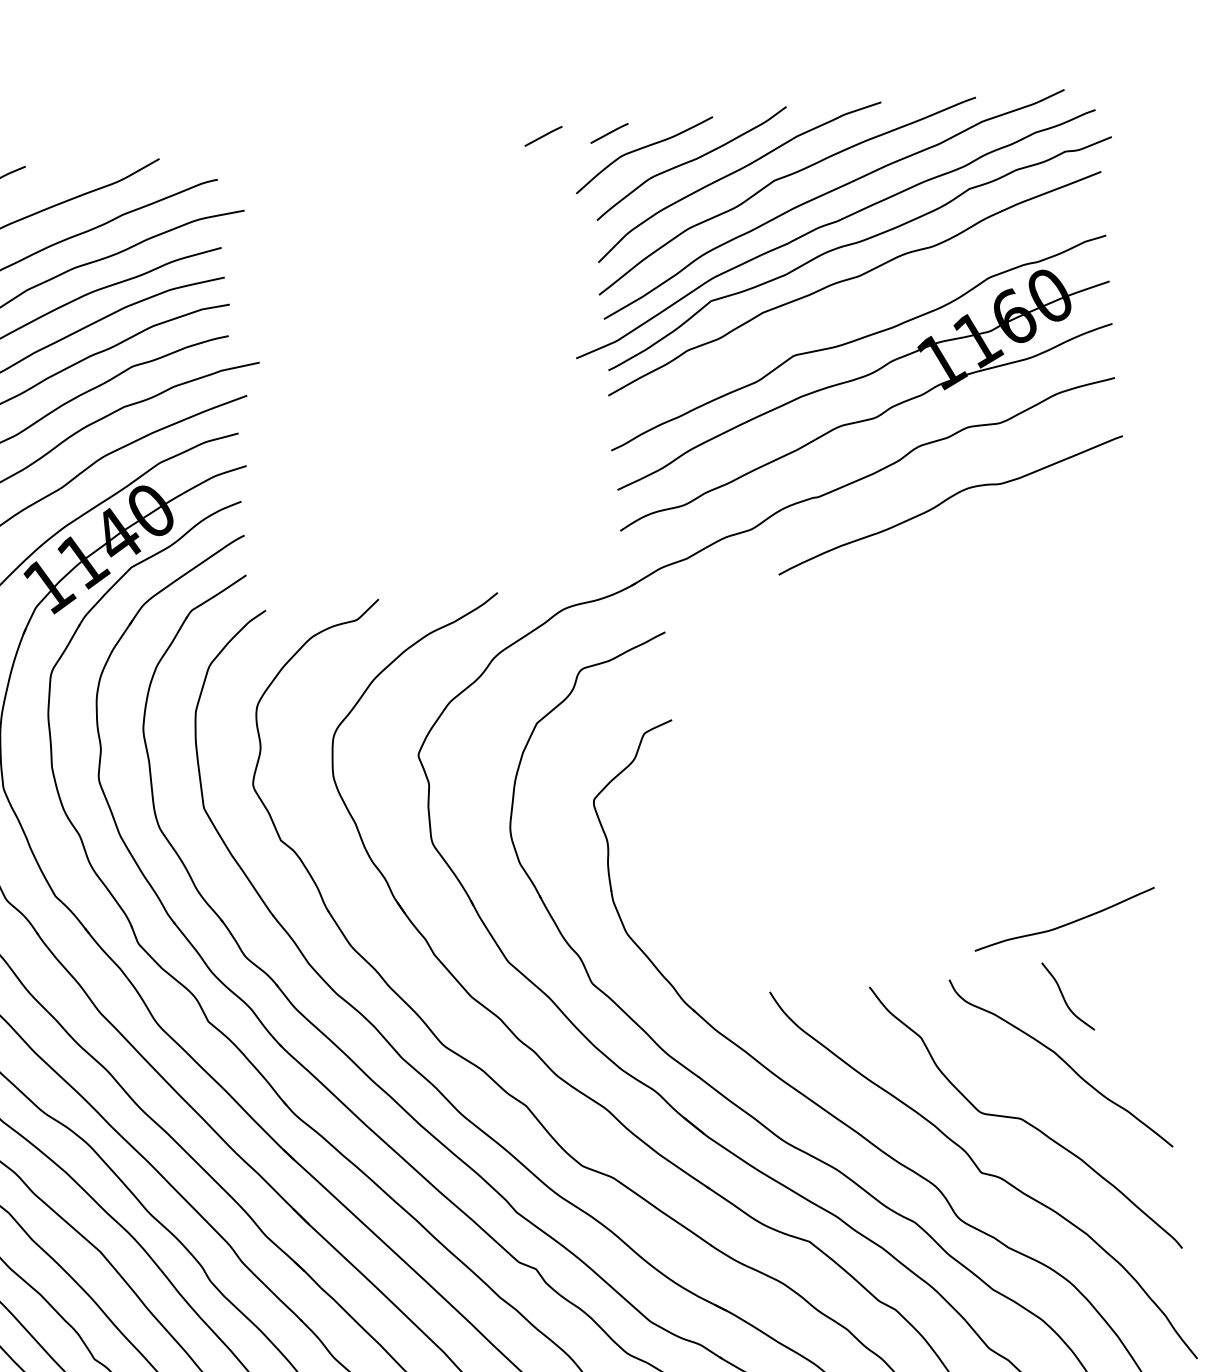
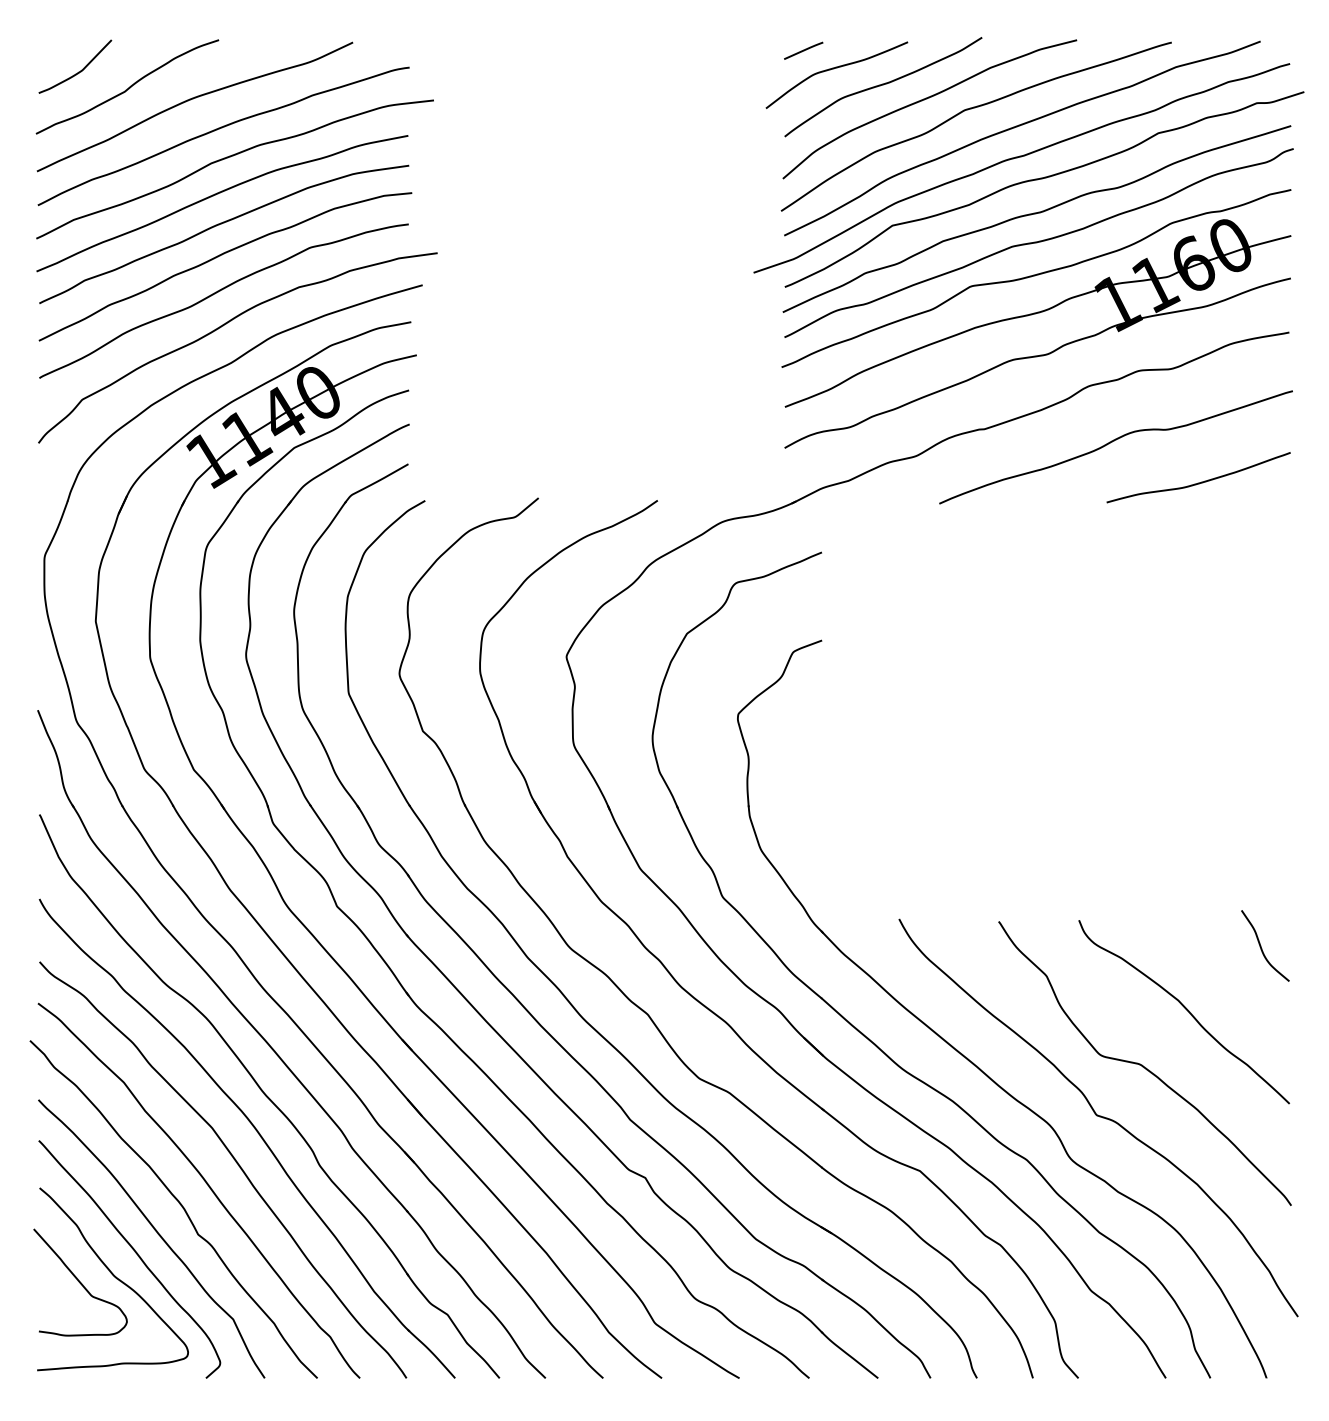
line: (543, 136) -> (737, 48), removed
curve: (858, 306) -> (1038, 242), added
curve: (1067, 922) -> (1201, 481), moved
curve: (1064, 996) -> (1261, 945), moved

